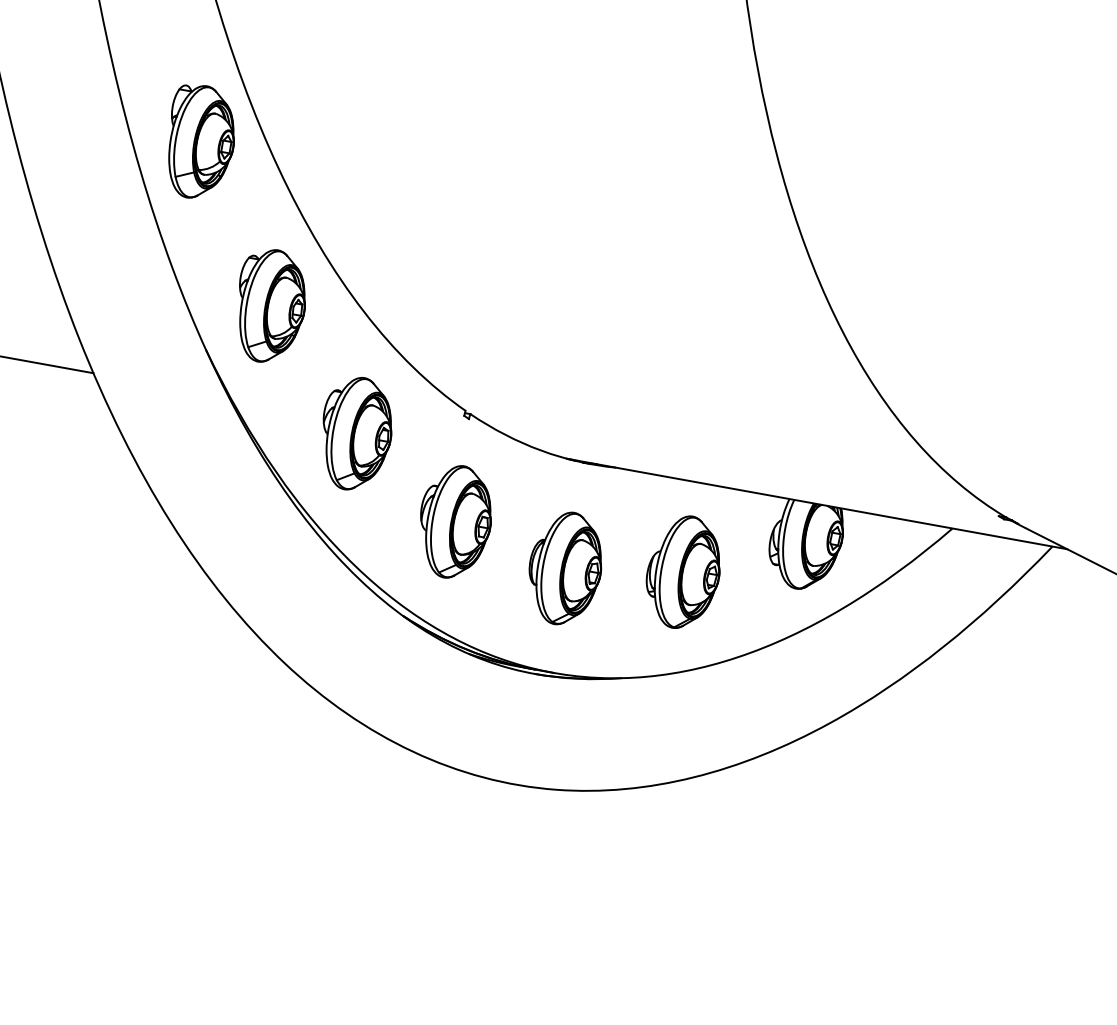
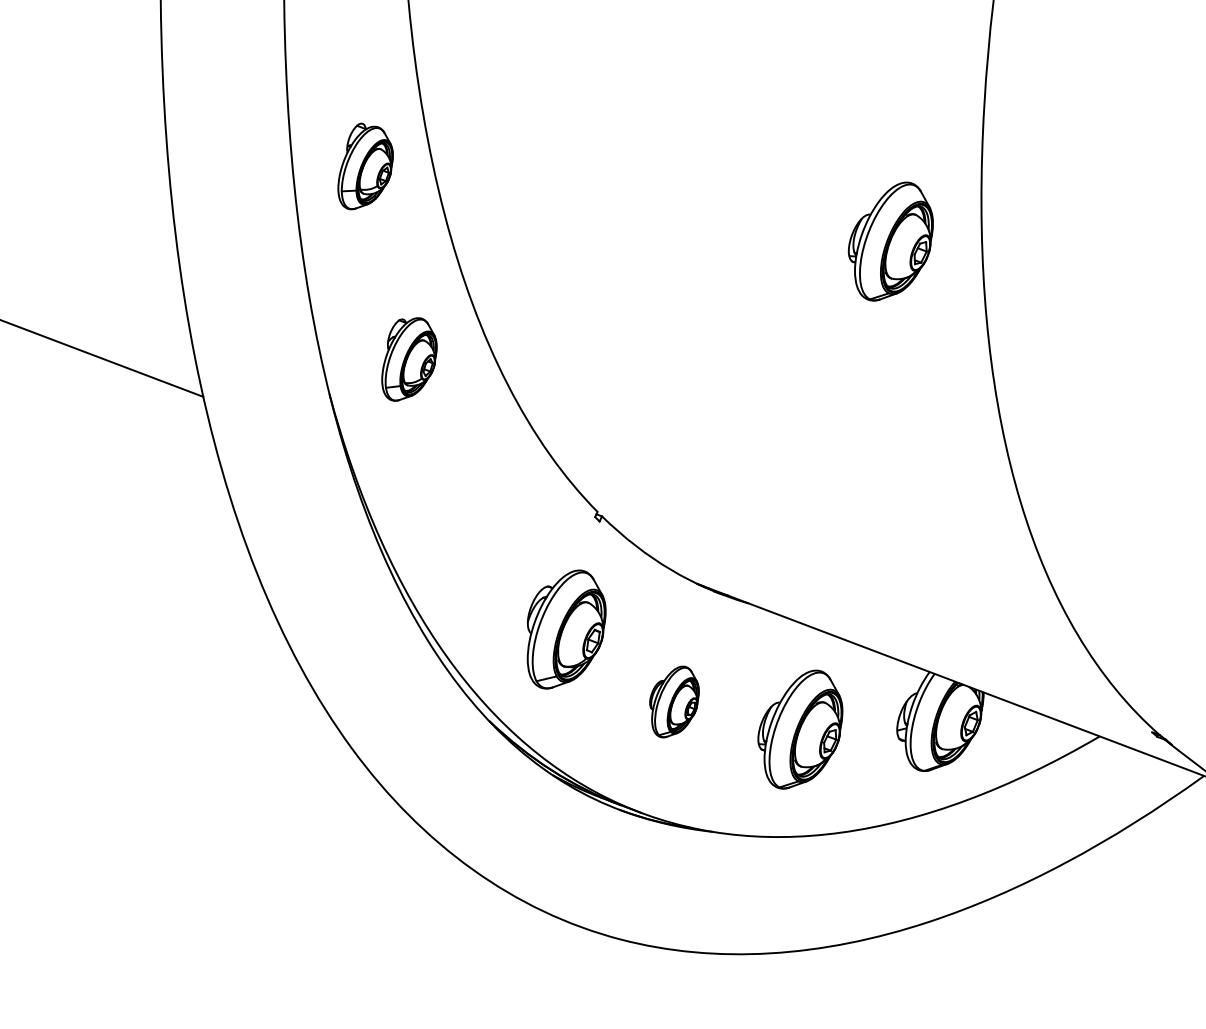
part: (682, 119) -> (890, 240), added
part: (201, 141) -> (366, 168), size x0.7
part: (272, 305) -> (410, 359), size x0.7
part: (357, 433) -> (476, 514), removed
part: (565, 568) -> (673, 702), size x0.6

